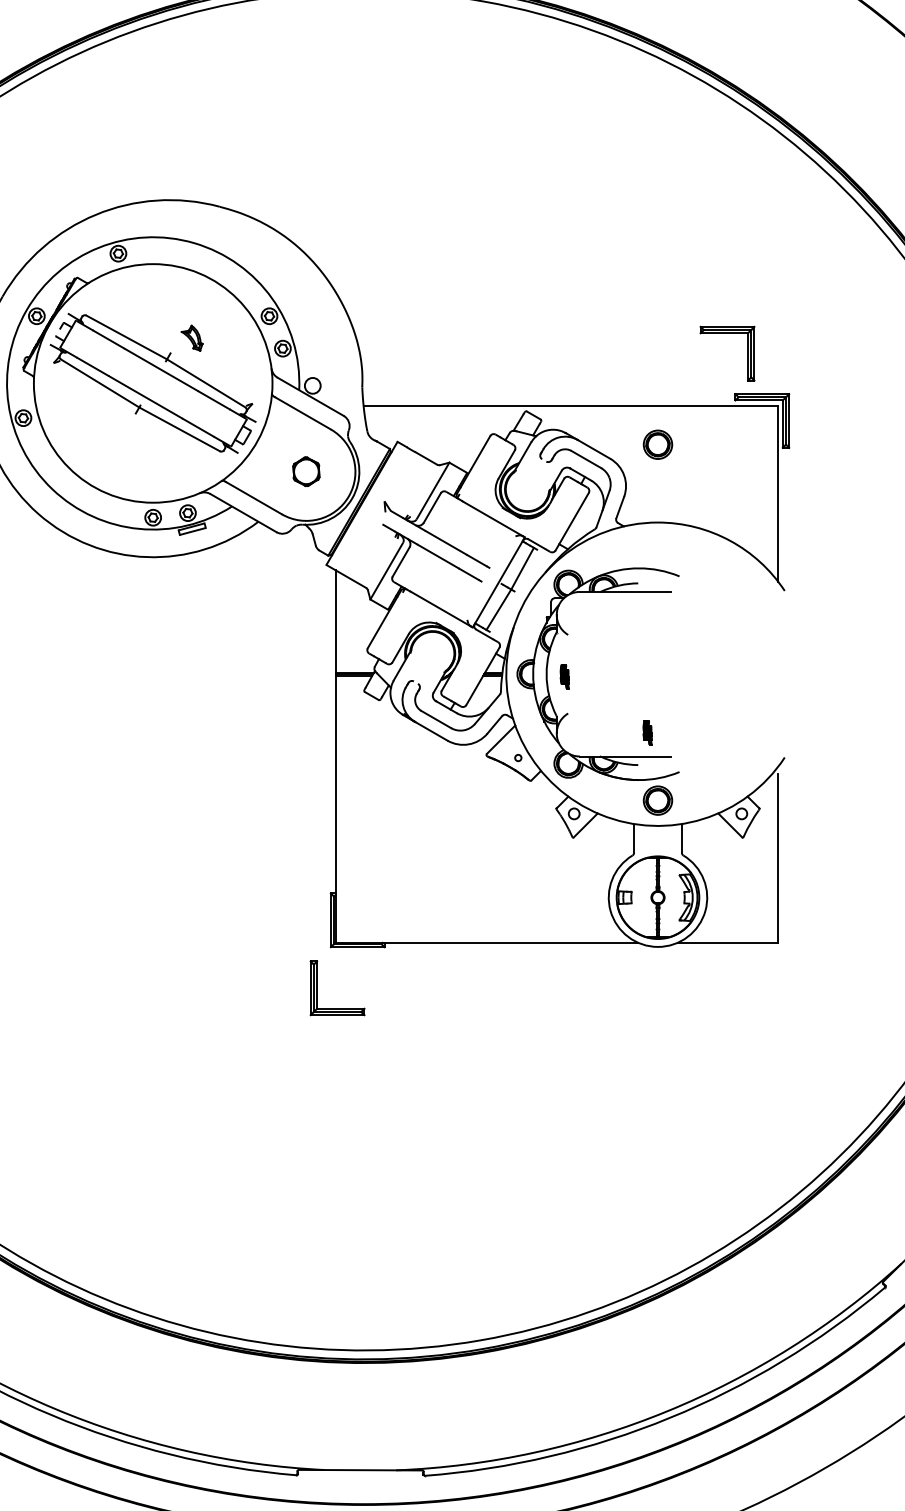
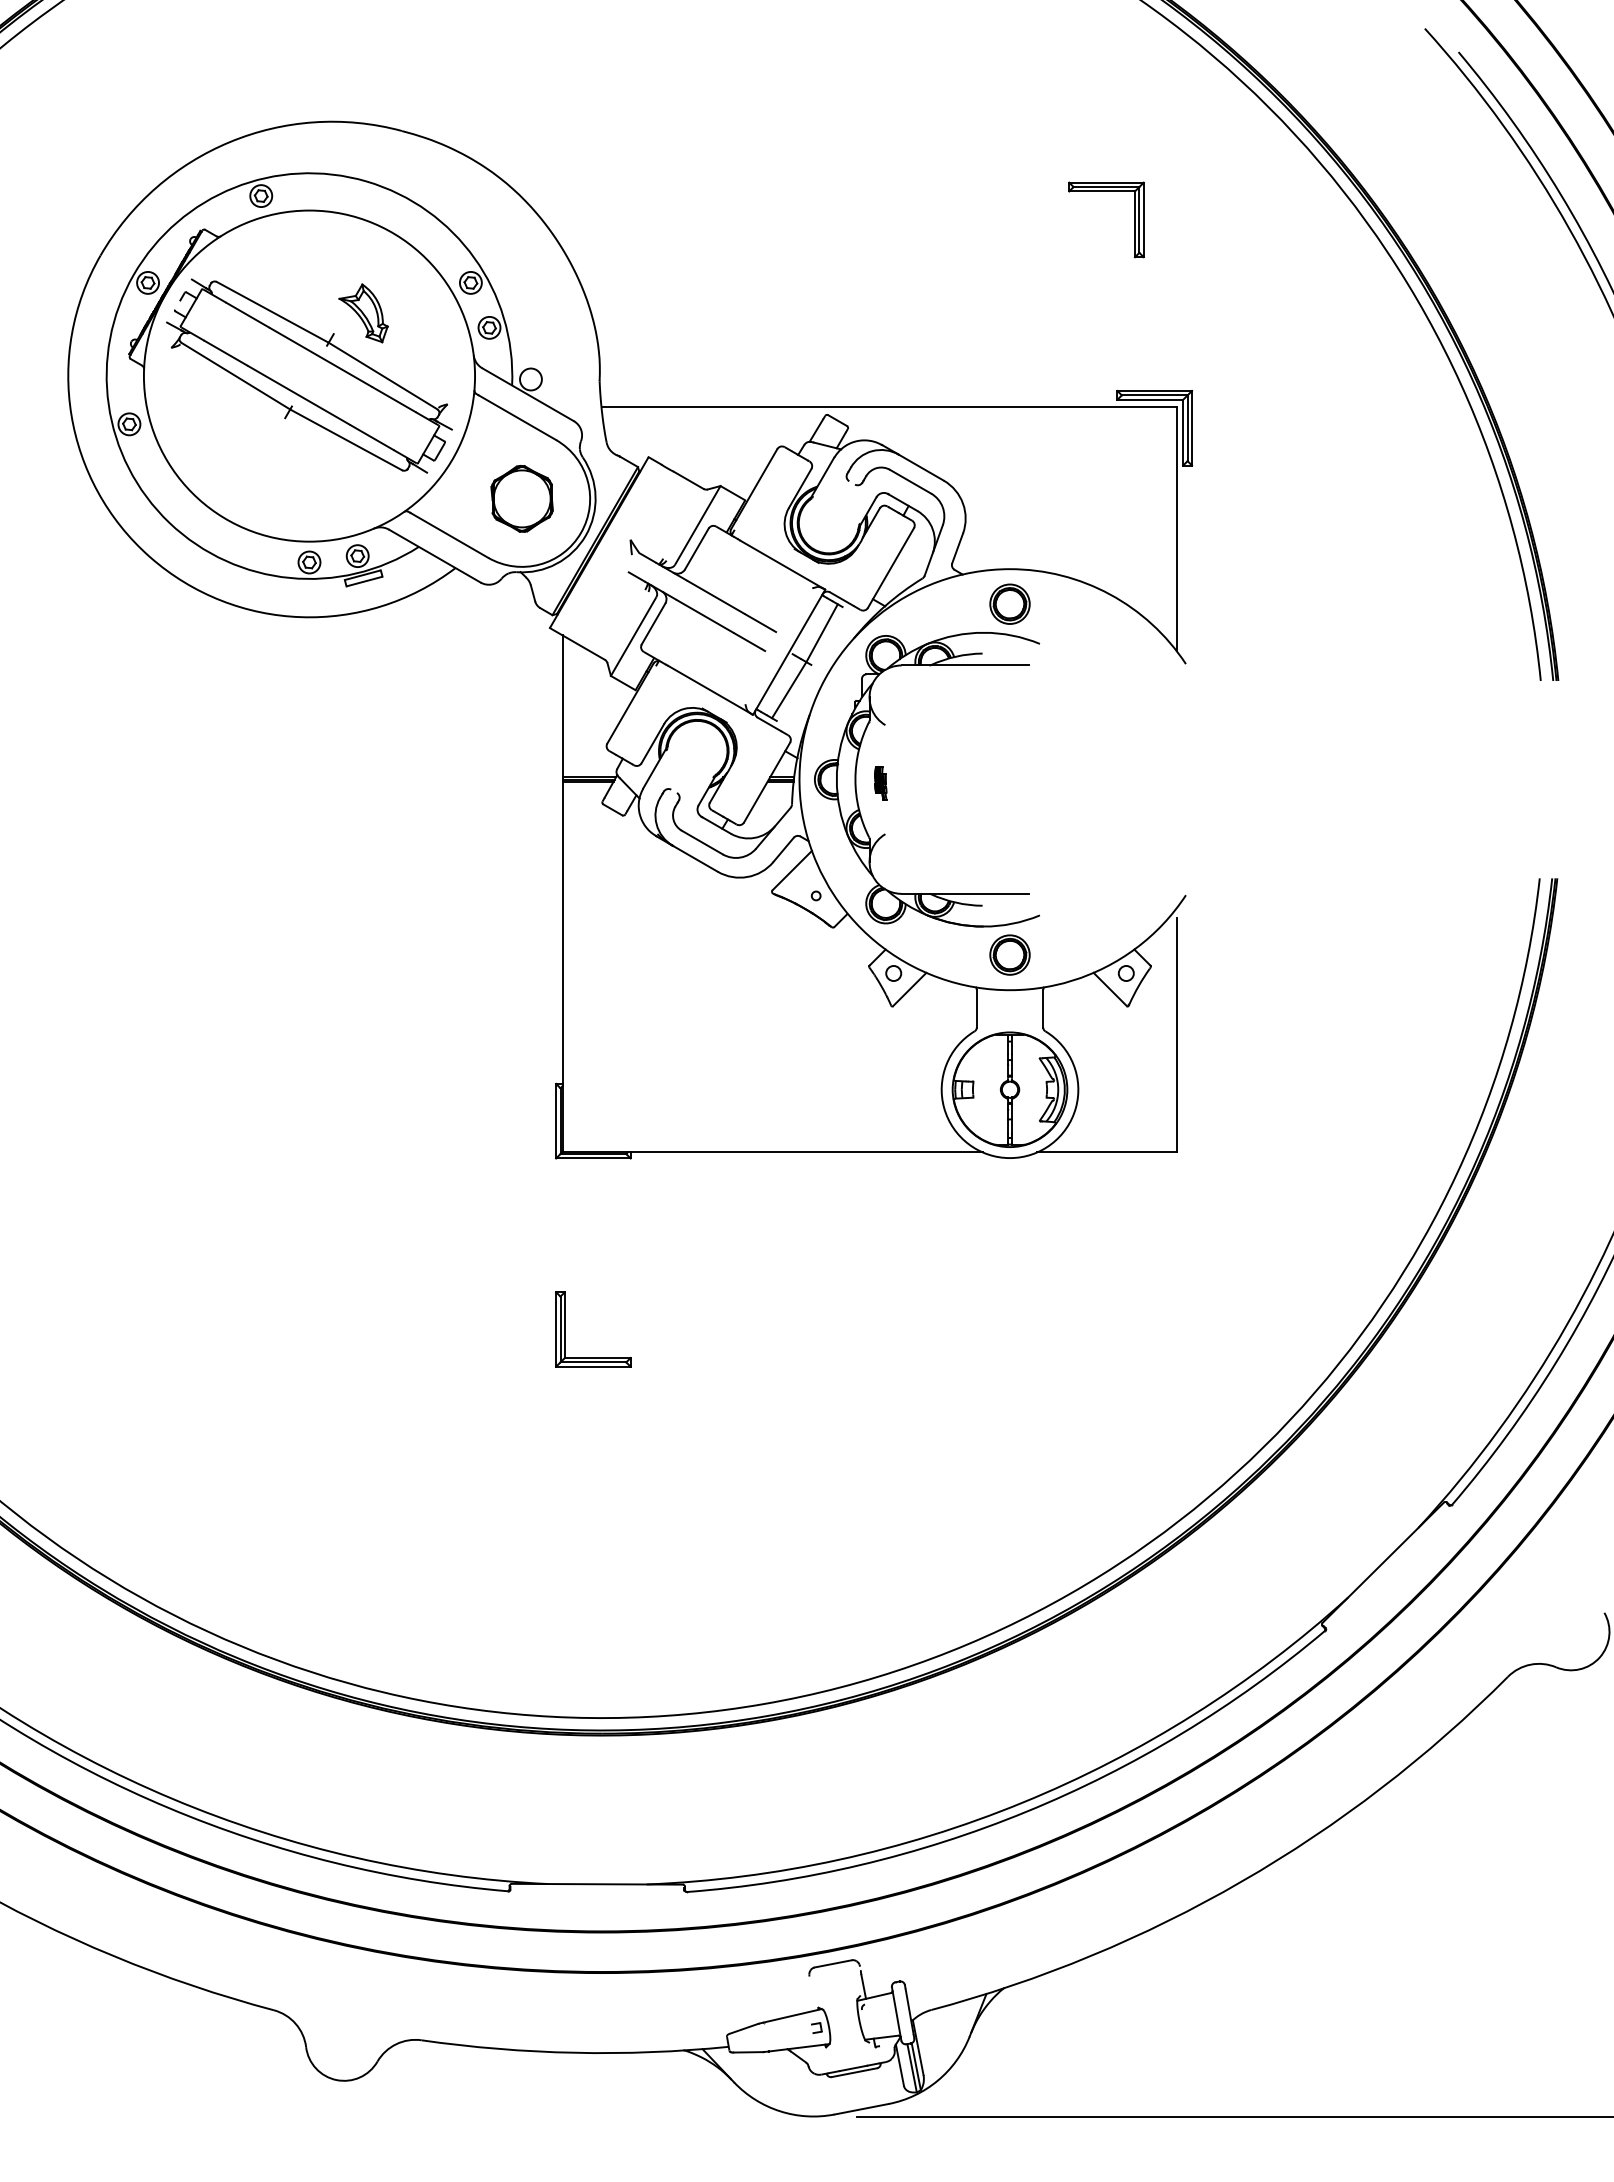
part: (727, 333) -> (1106, 191), moved
part: (192, 338) -> (363, 313), size x1.67
part: (657, 444) -> (1009, 603), moved
part: (305, 471) -> (521, 498), size x1.67
part: (647, 733) -> (995, 861), removed
part: (317, 988) -> (565, 1329), moved

